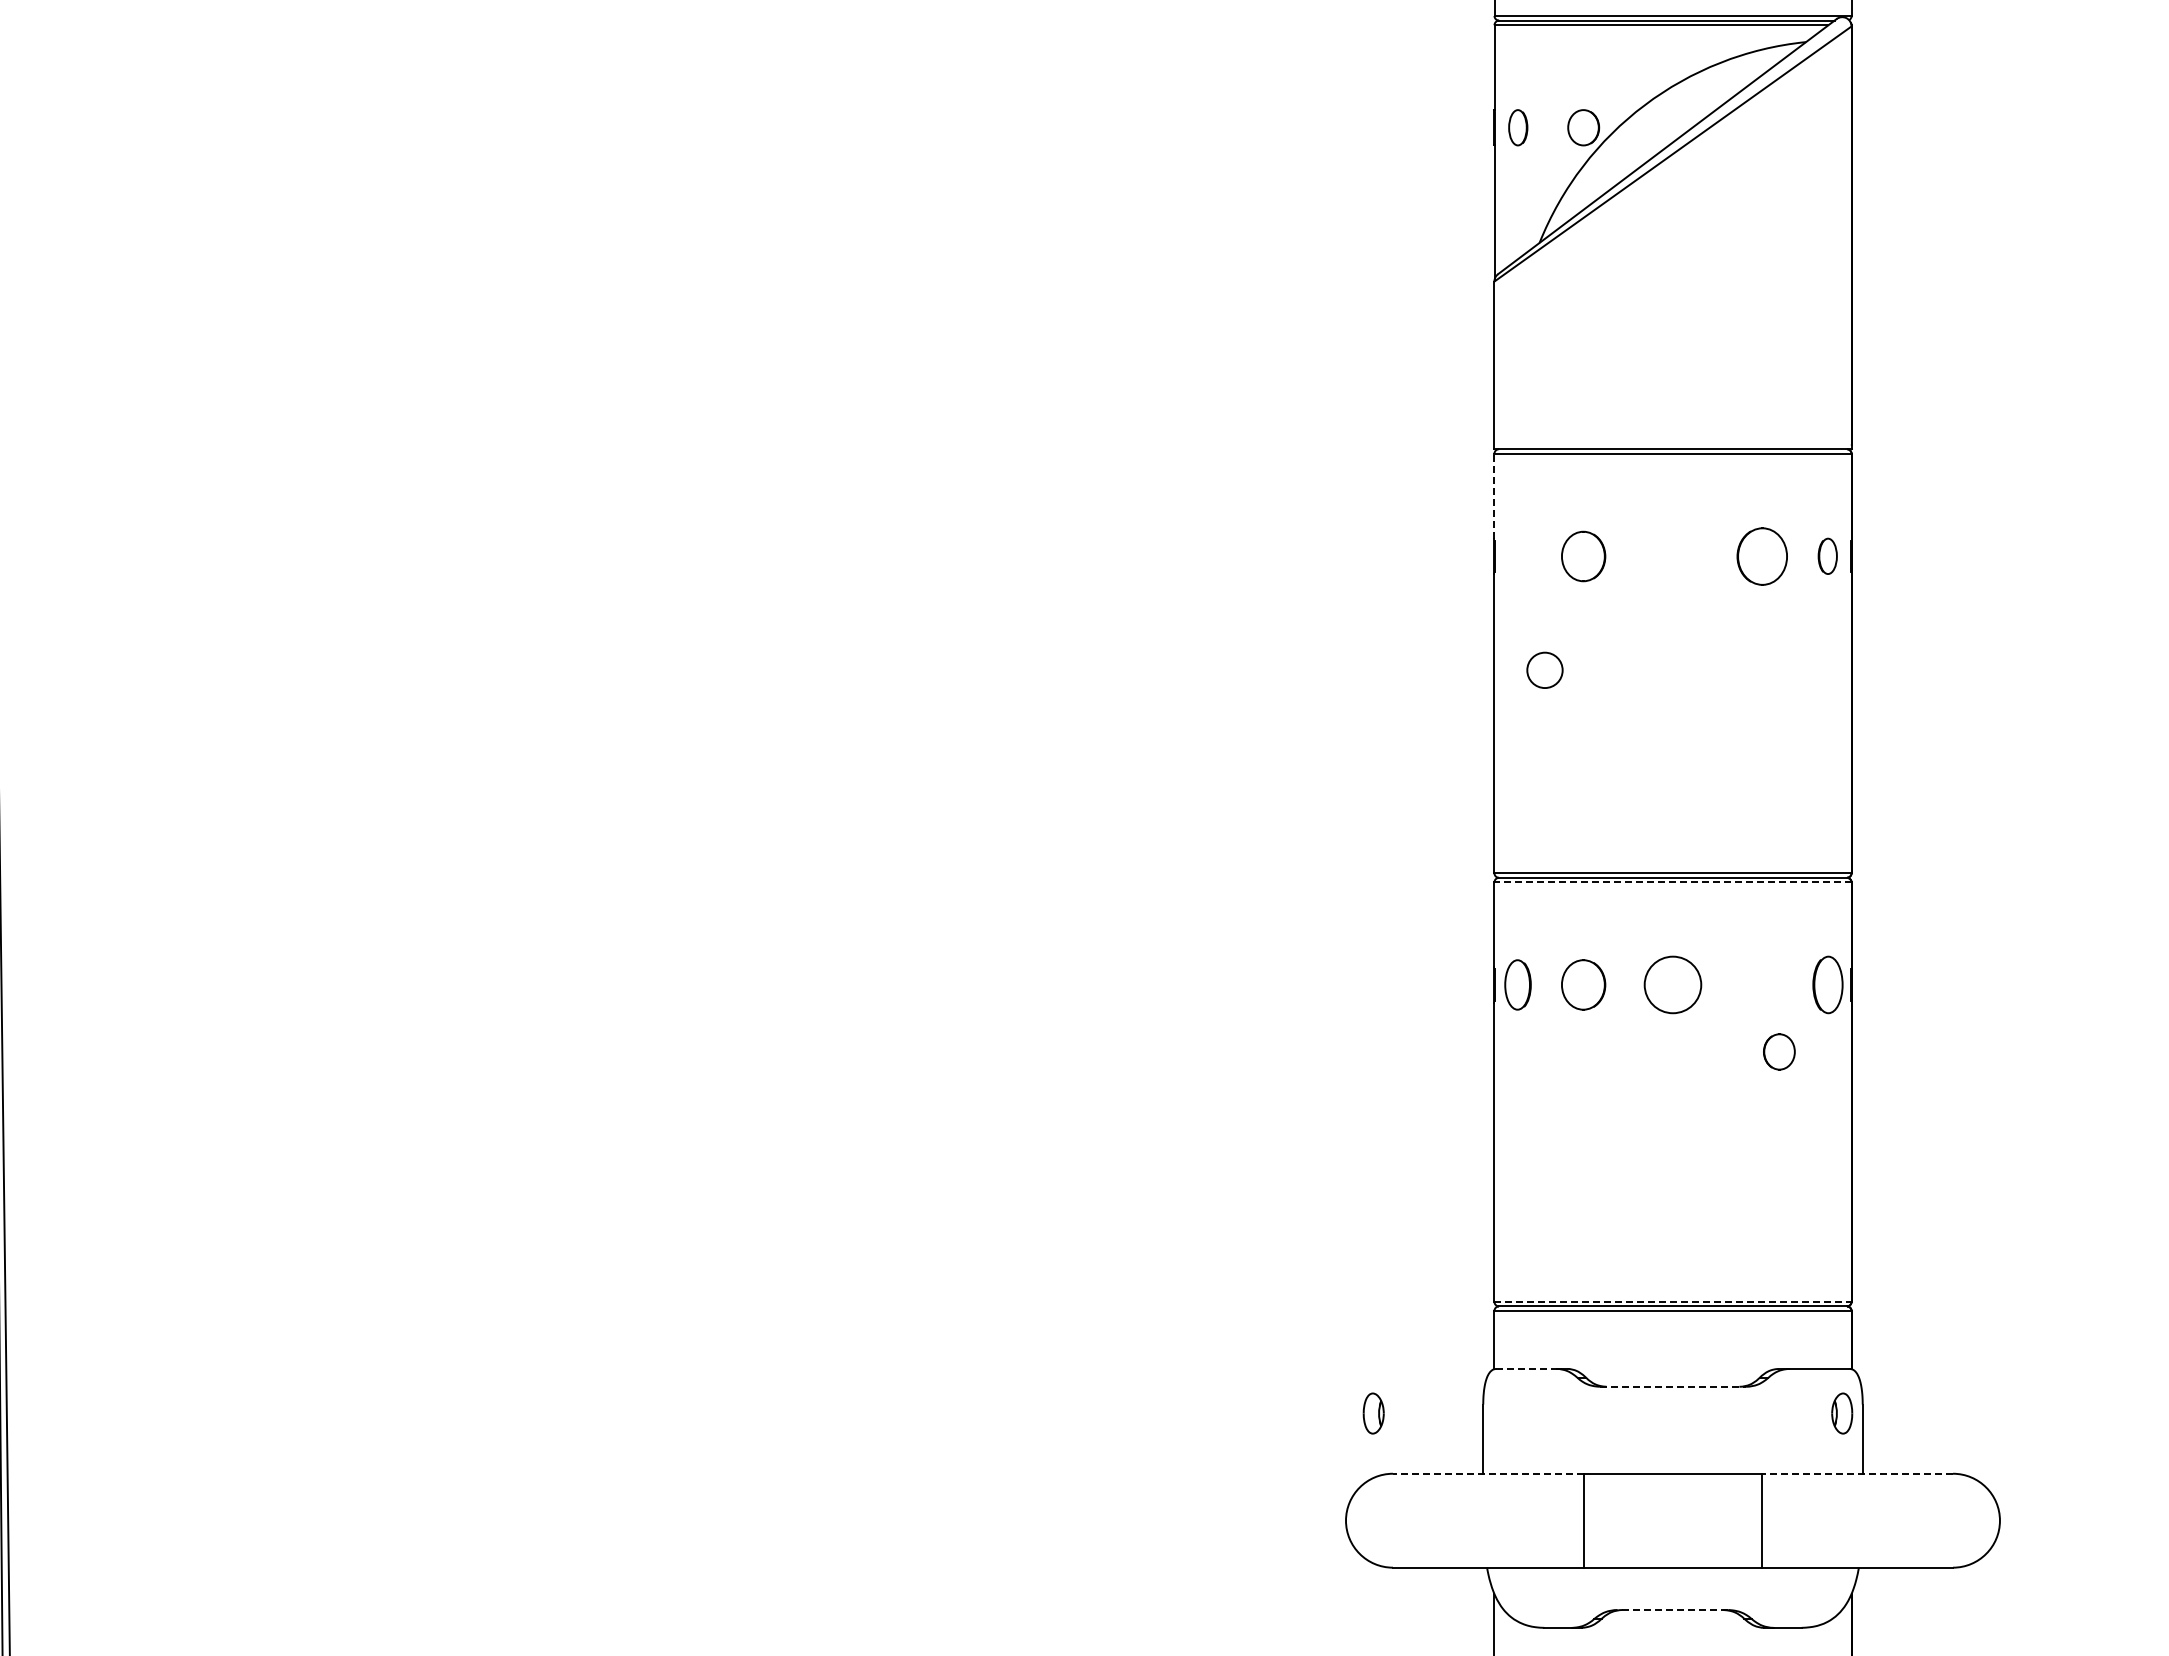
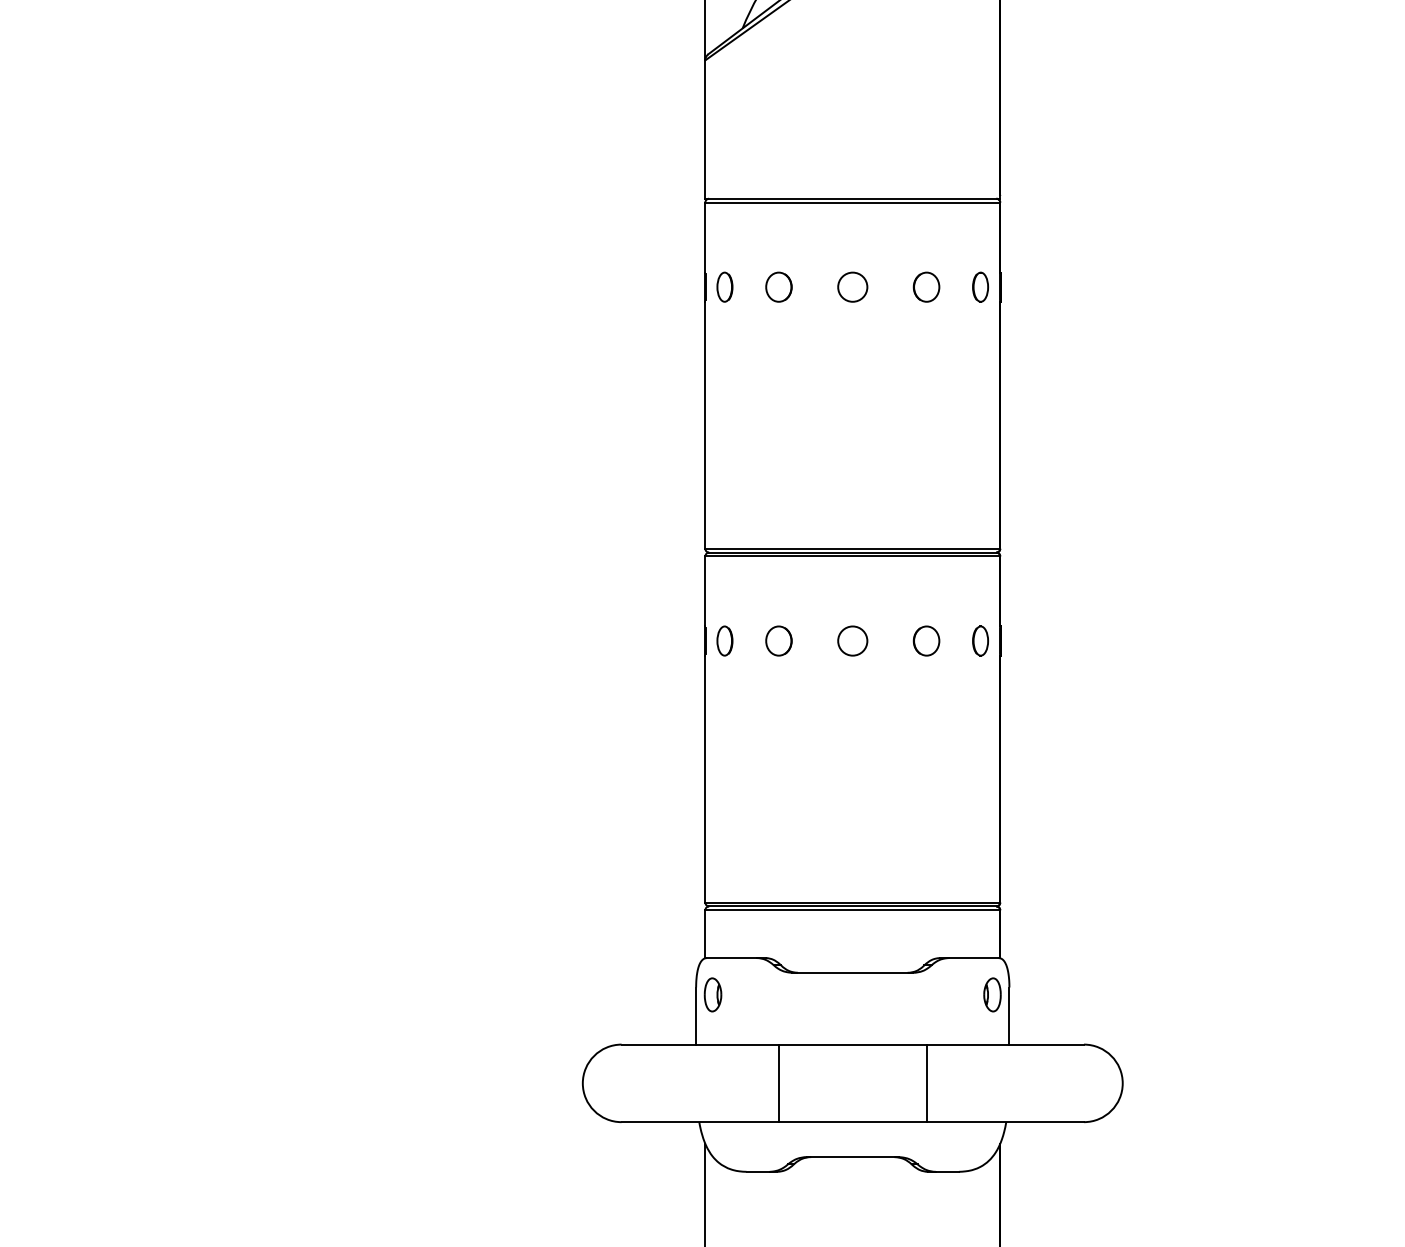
line: (1494, 495) -> (705, 236), dashed -> solid
part: (1518, 555) -> (725, 286), added
part: (1583, 555) -> (778, 286), size x0.71
part: (1762, 555) -> (926, 286), size x0.62
circle: (1544, 669) -> (852, 286), moved
line: (1672, 882) -> (852, 556), dashed -> solid
part: (1518, 984) -> (725, 640), size x0.71
part: (1583, 984) -> (778, 640), size x0.71
circle: (1672, 984) -> (852, 640), size x0.62
part: (1827, 984) -> (980, 640), size x0.62
part: (1779, 1051) -> (926, 640), moved
line: (1672, 1301) -> (852, 902), dashed -> solid
line: (1527, 1368) -> (732, 957), dashed -> solid
line: (1673, 1386) -> (853, 972), dashed -> solid
part: (1373, 1413) -> (712, 994), moved
line: (1487, 1473) -> (699, 1044), dashed -> solid
line: (1857, 1473) -> (1005, 1044), dashed -> solid
line: (1672, 1610) -> (852, 1157), dashed -> solid

